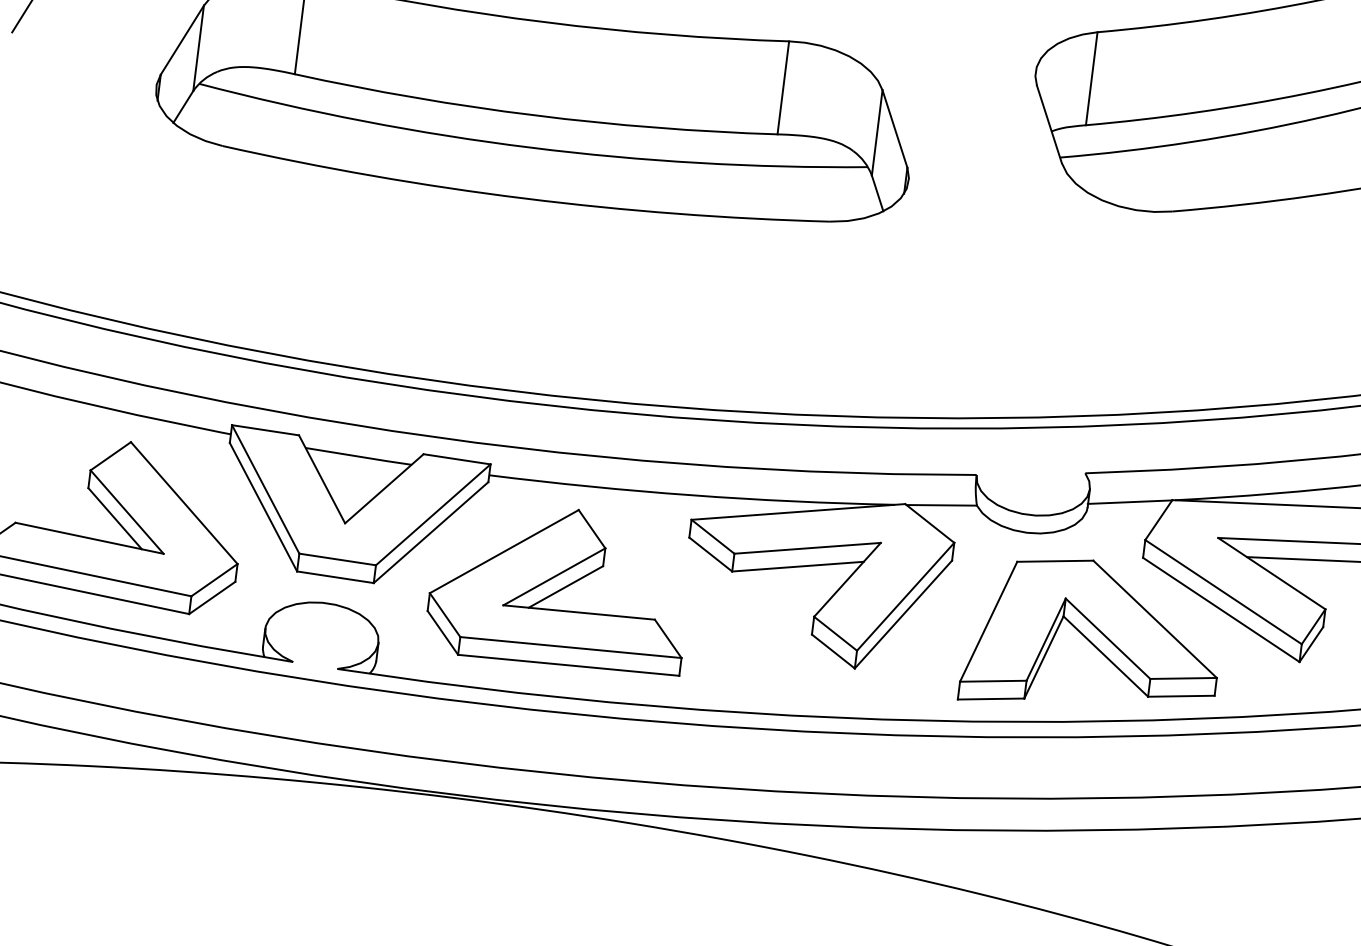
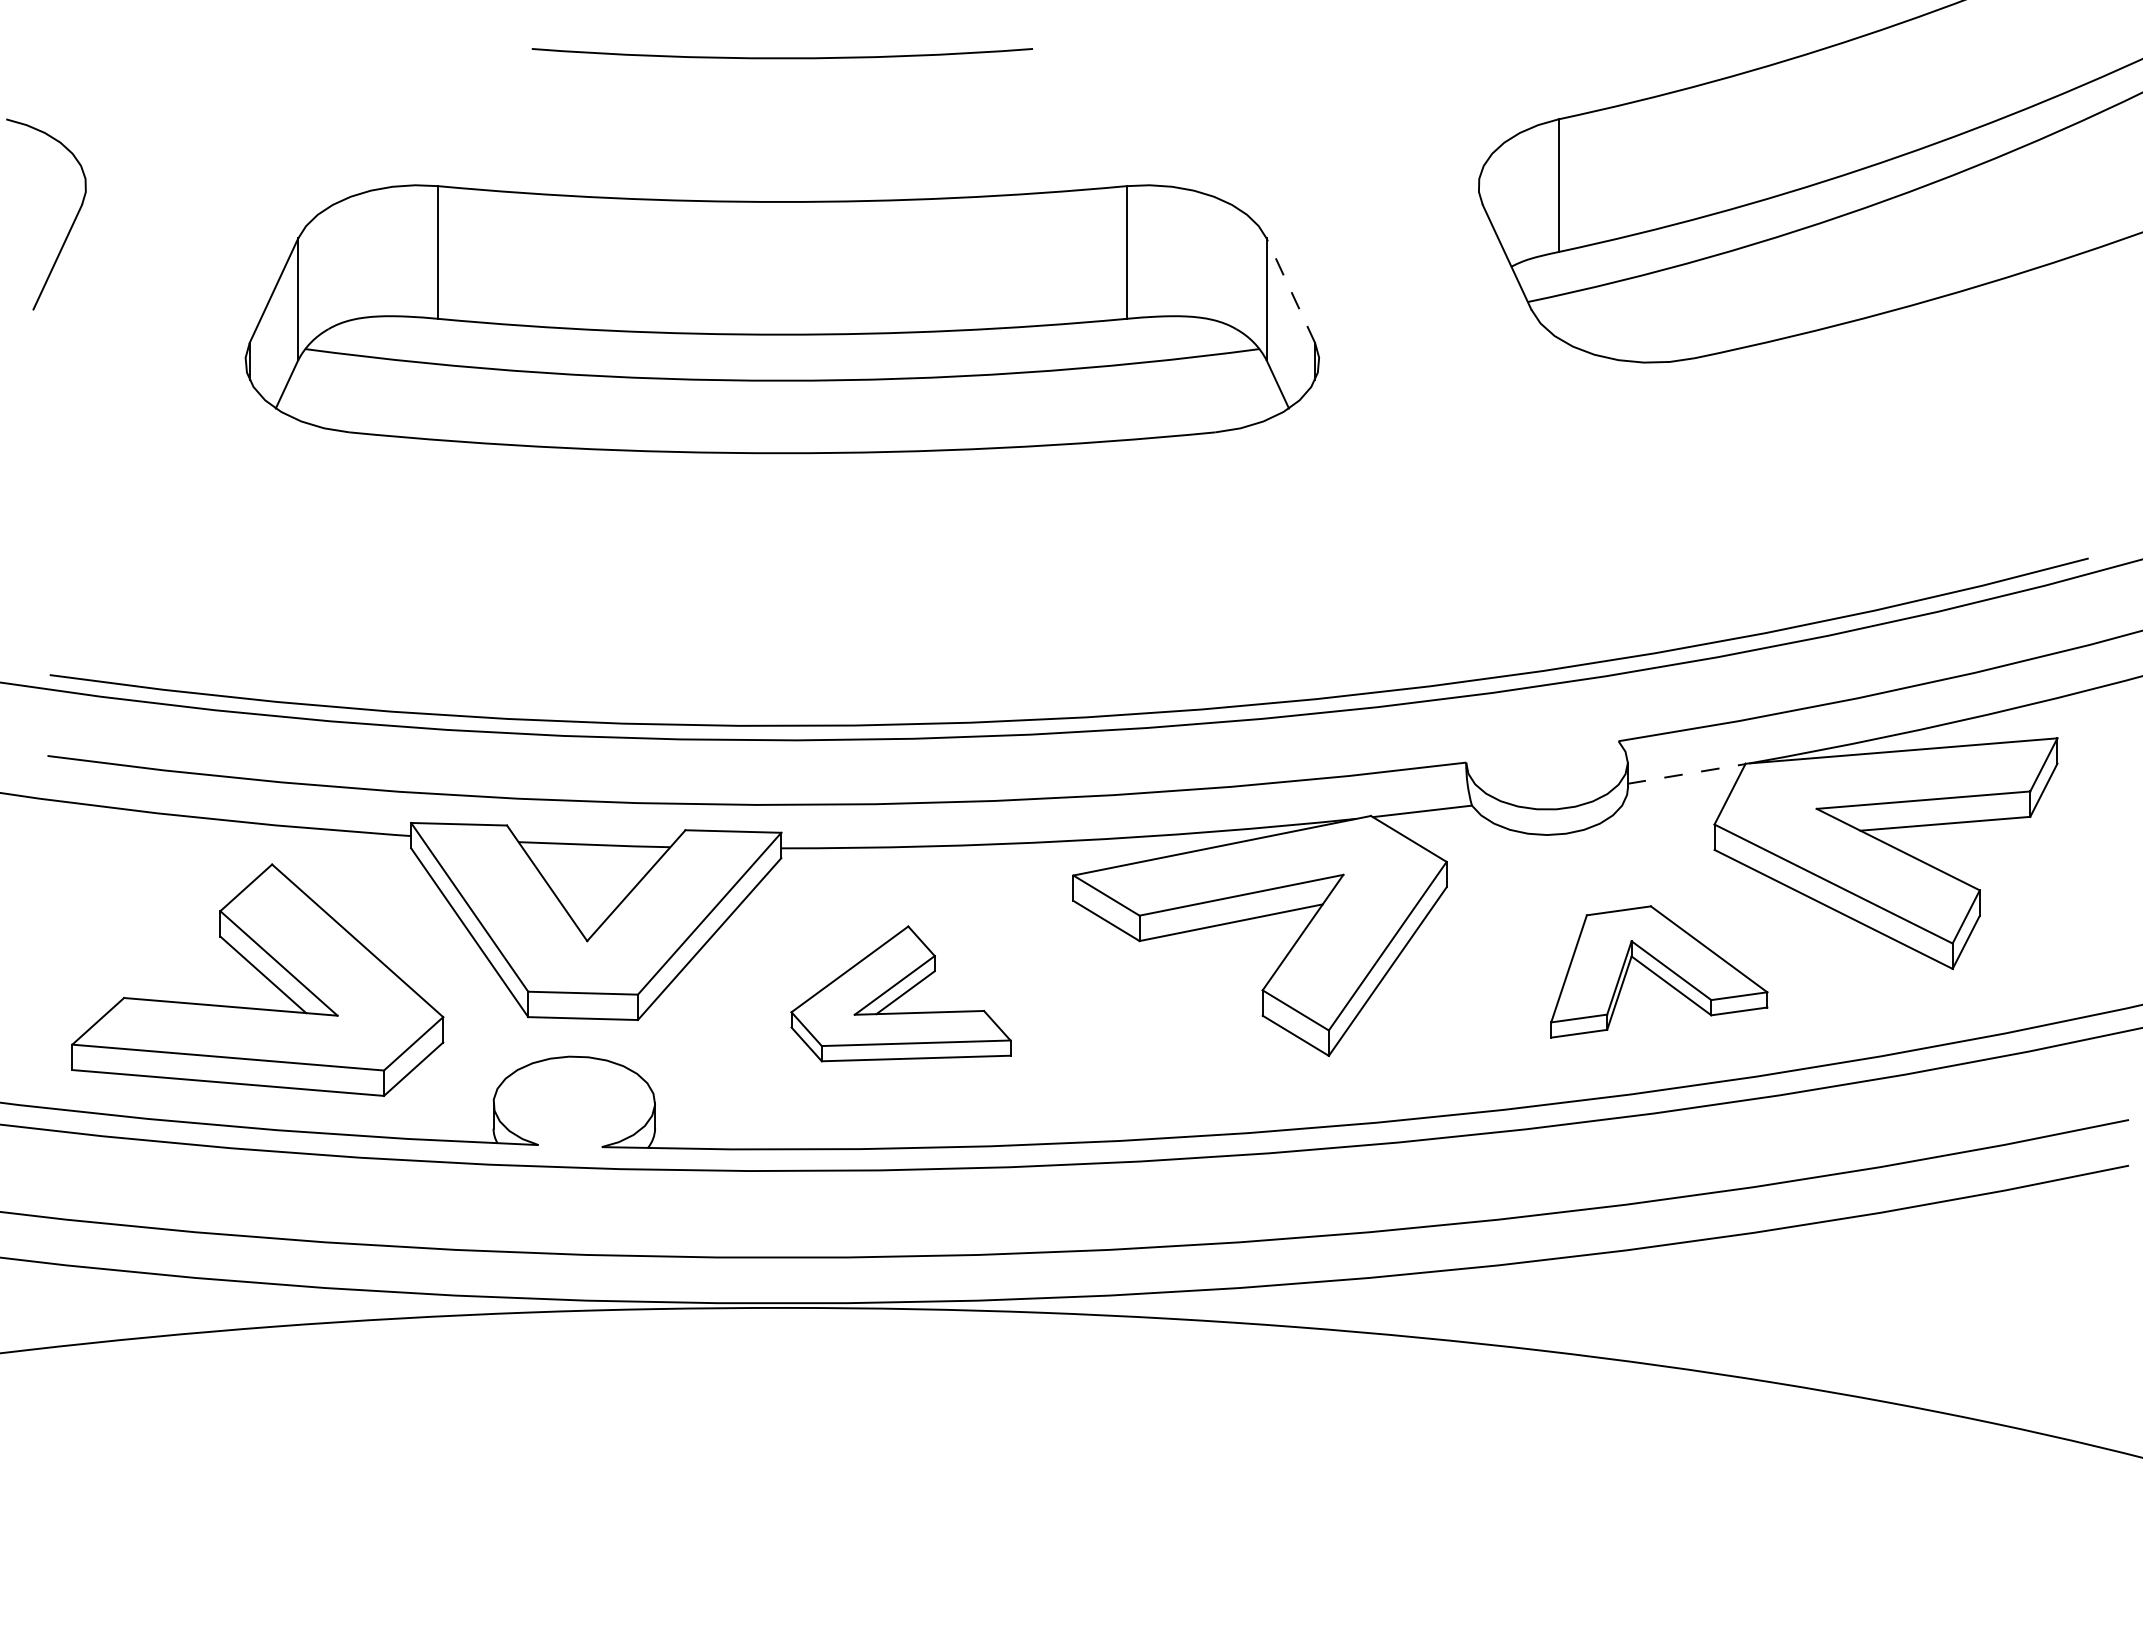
line: (894, 128) -> (1290, 290), solid -> dashed
line: (1130, 501) -> (1686, 773), solid -> dashed
part: (560, 587) -> (900, 993), size x0.6
part: (1093, 638) -> (1659, 971), size x0.6

